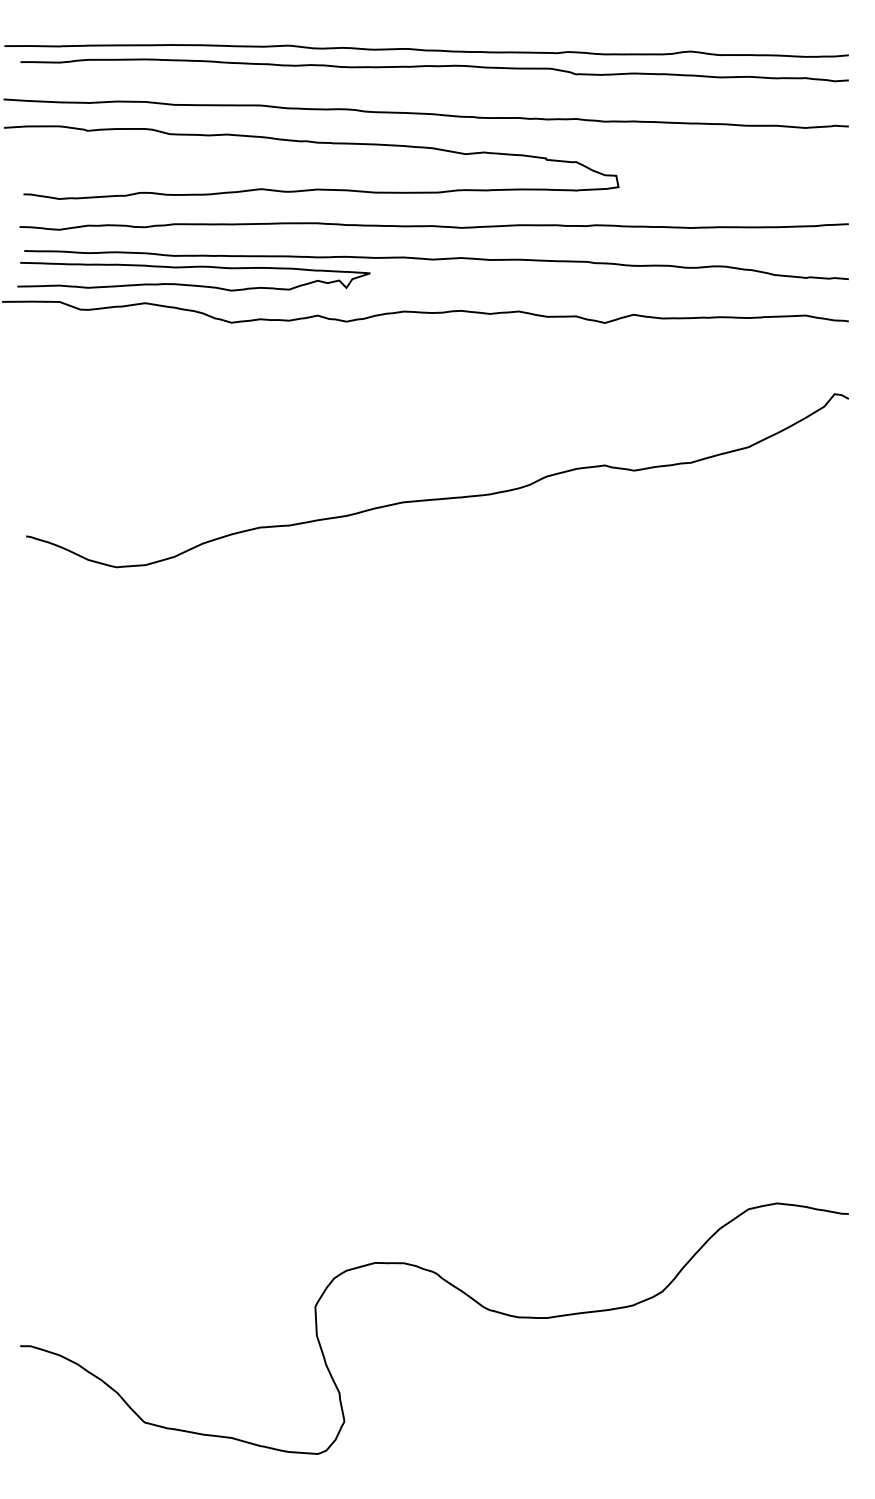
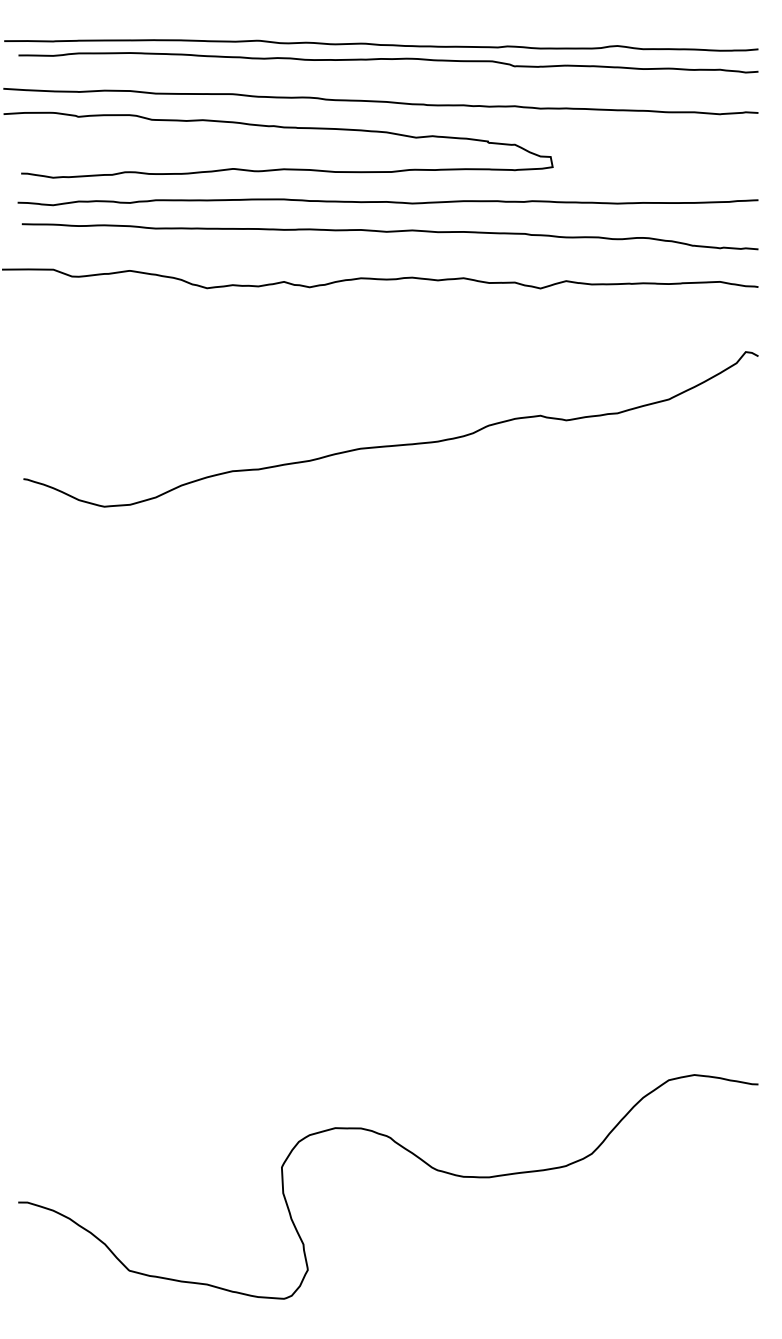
curve: (194, 268) -> (173, 239), removed

